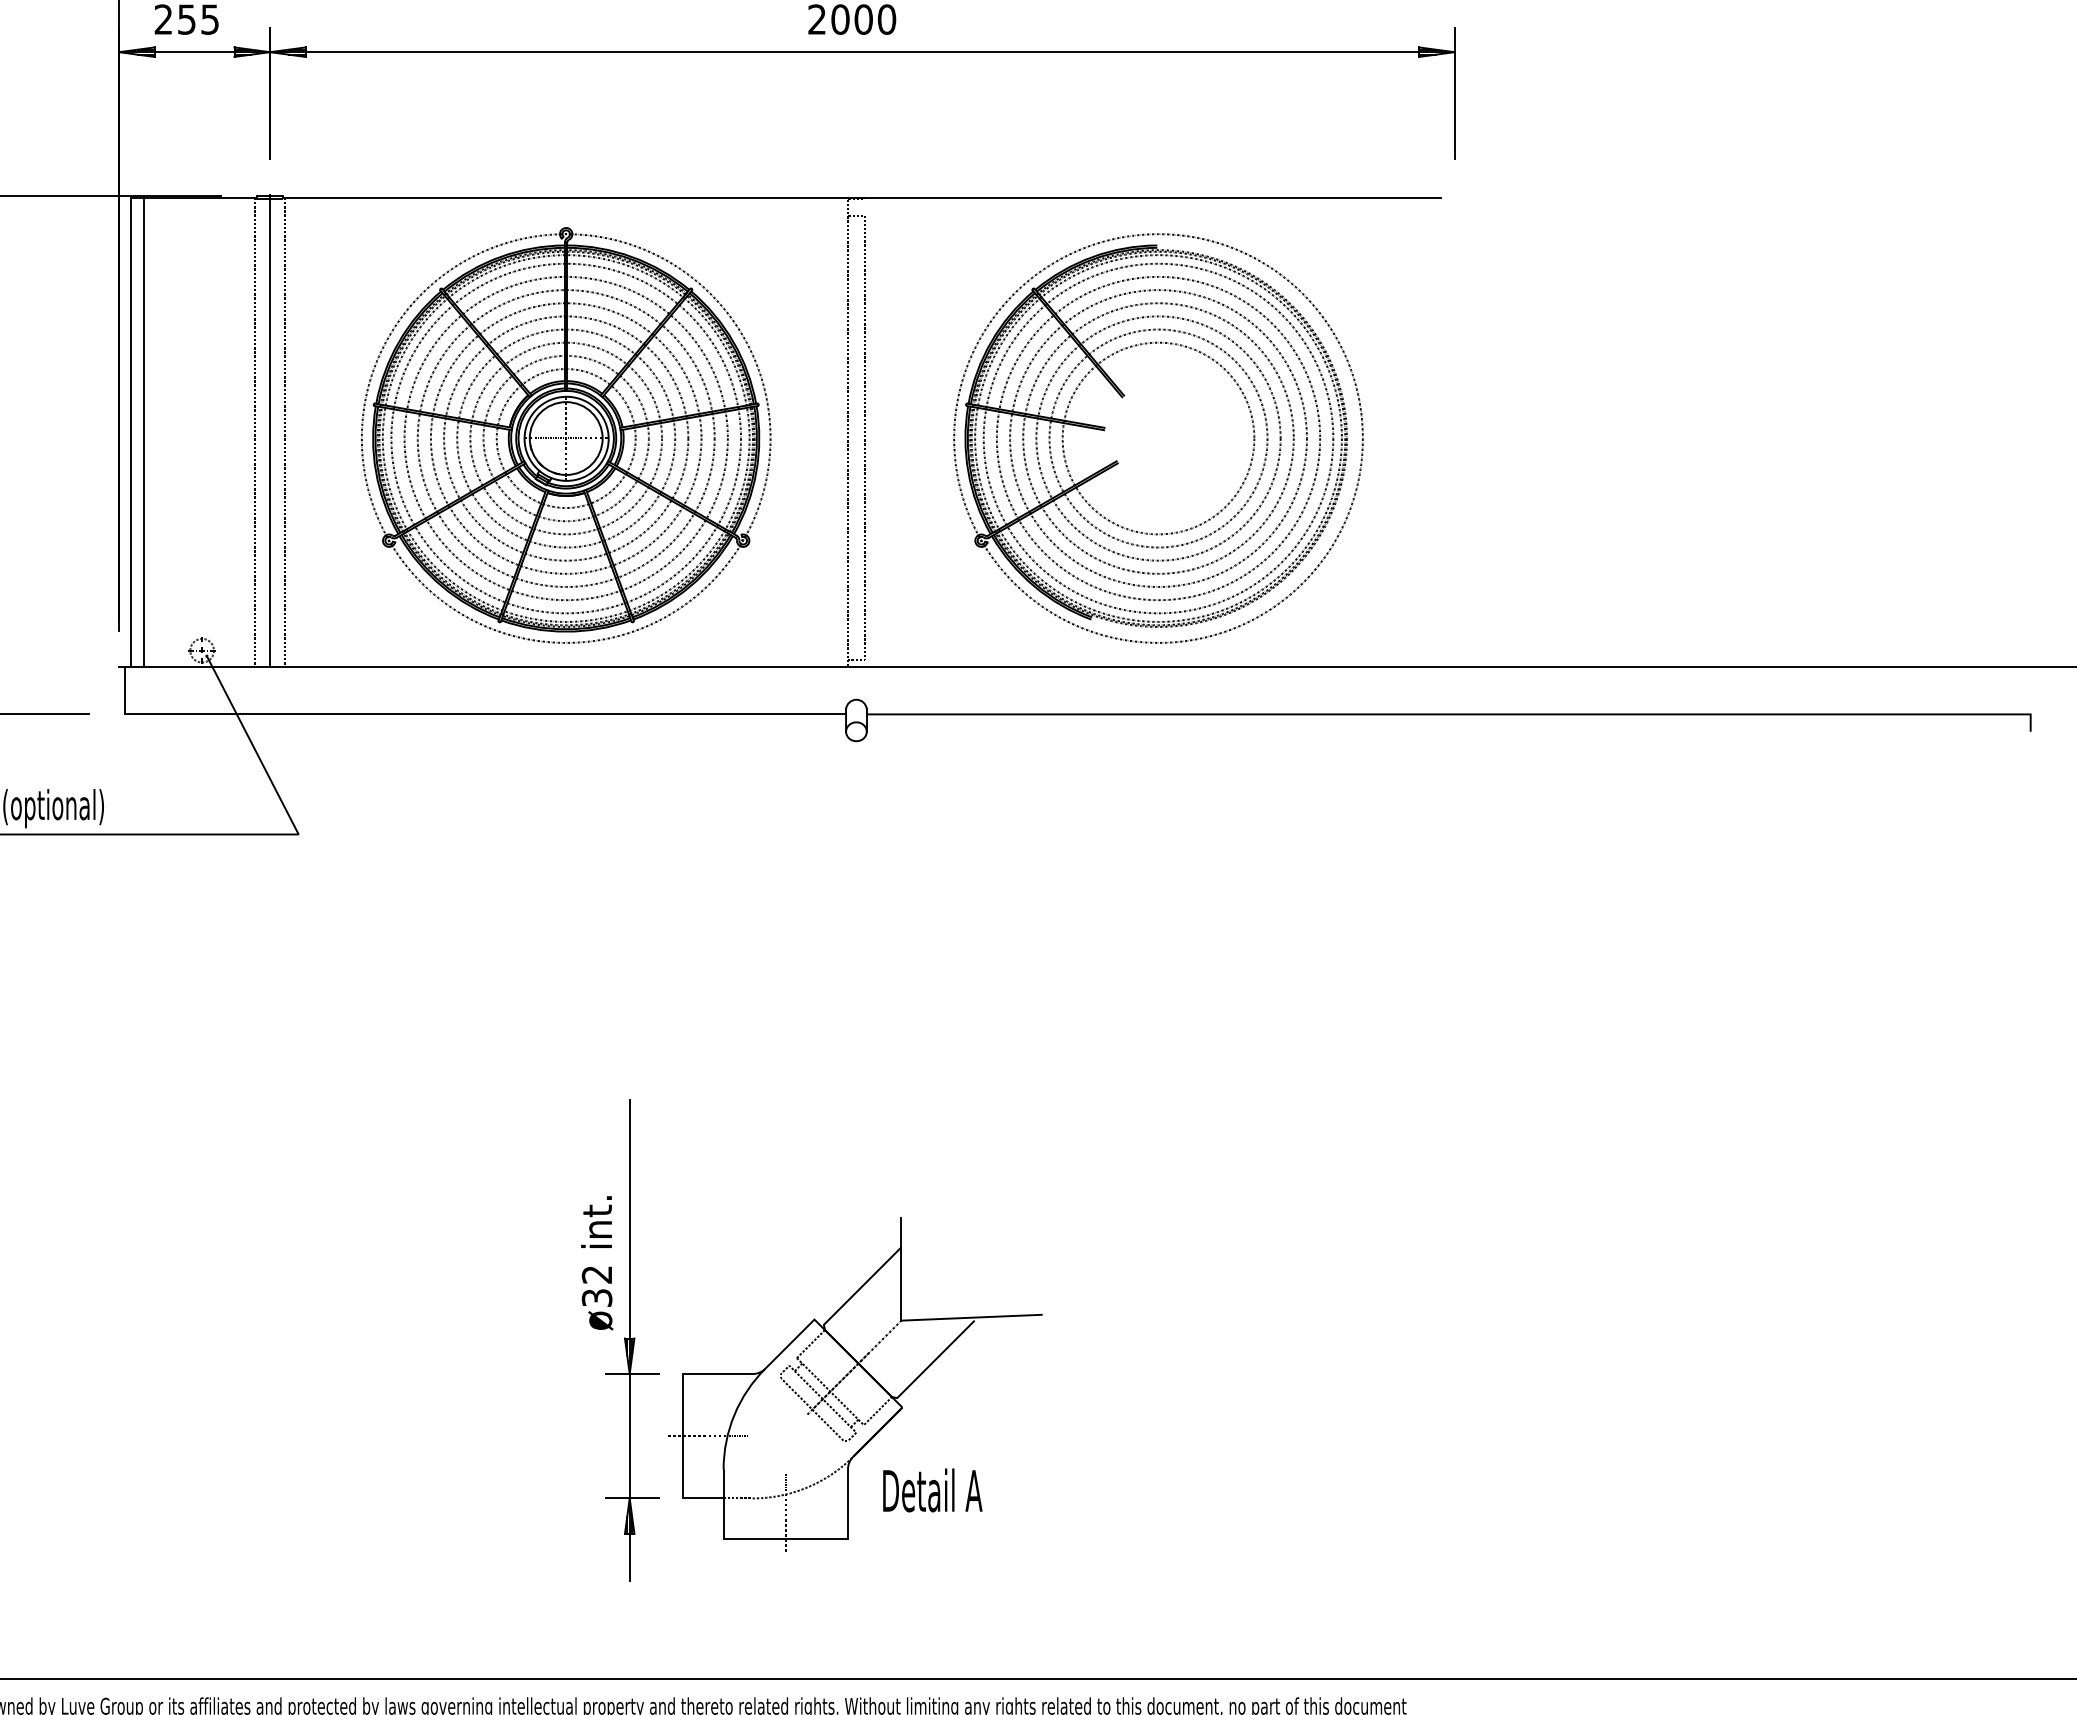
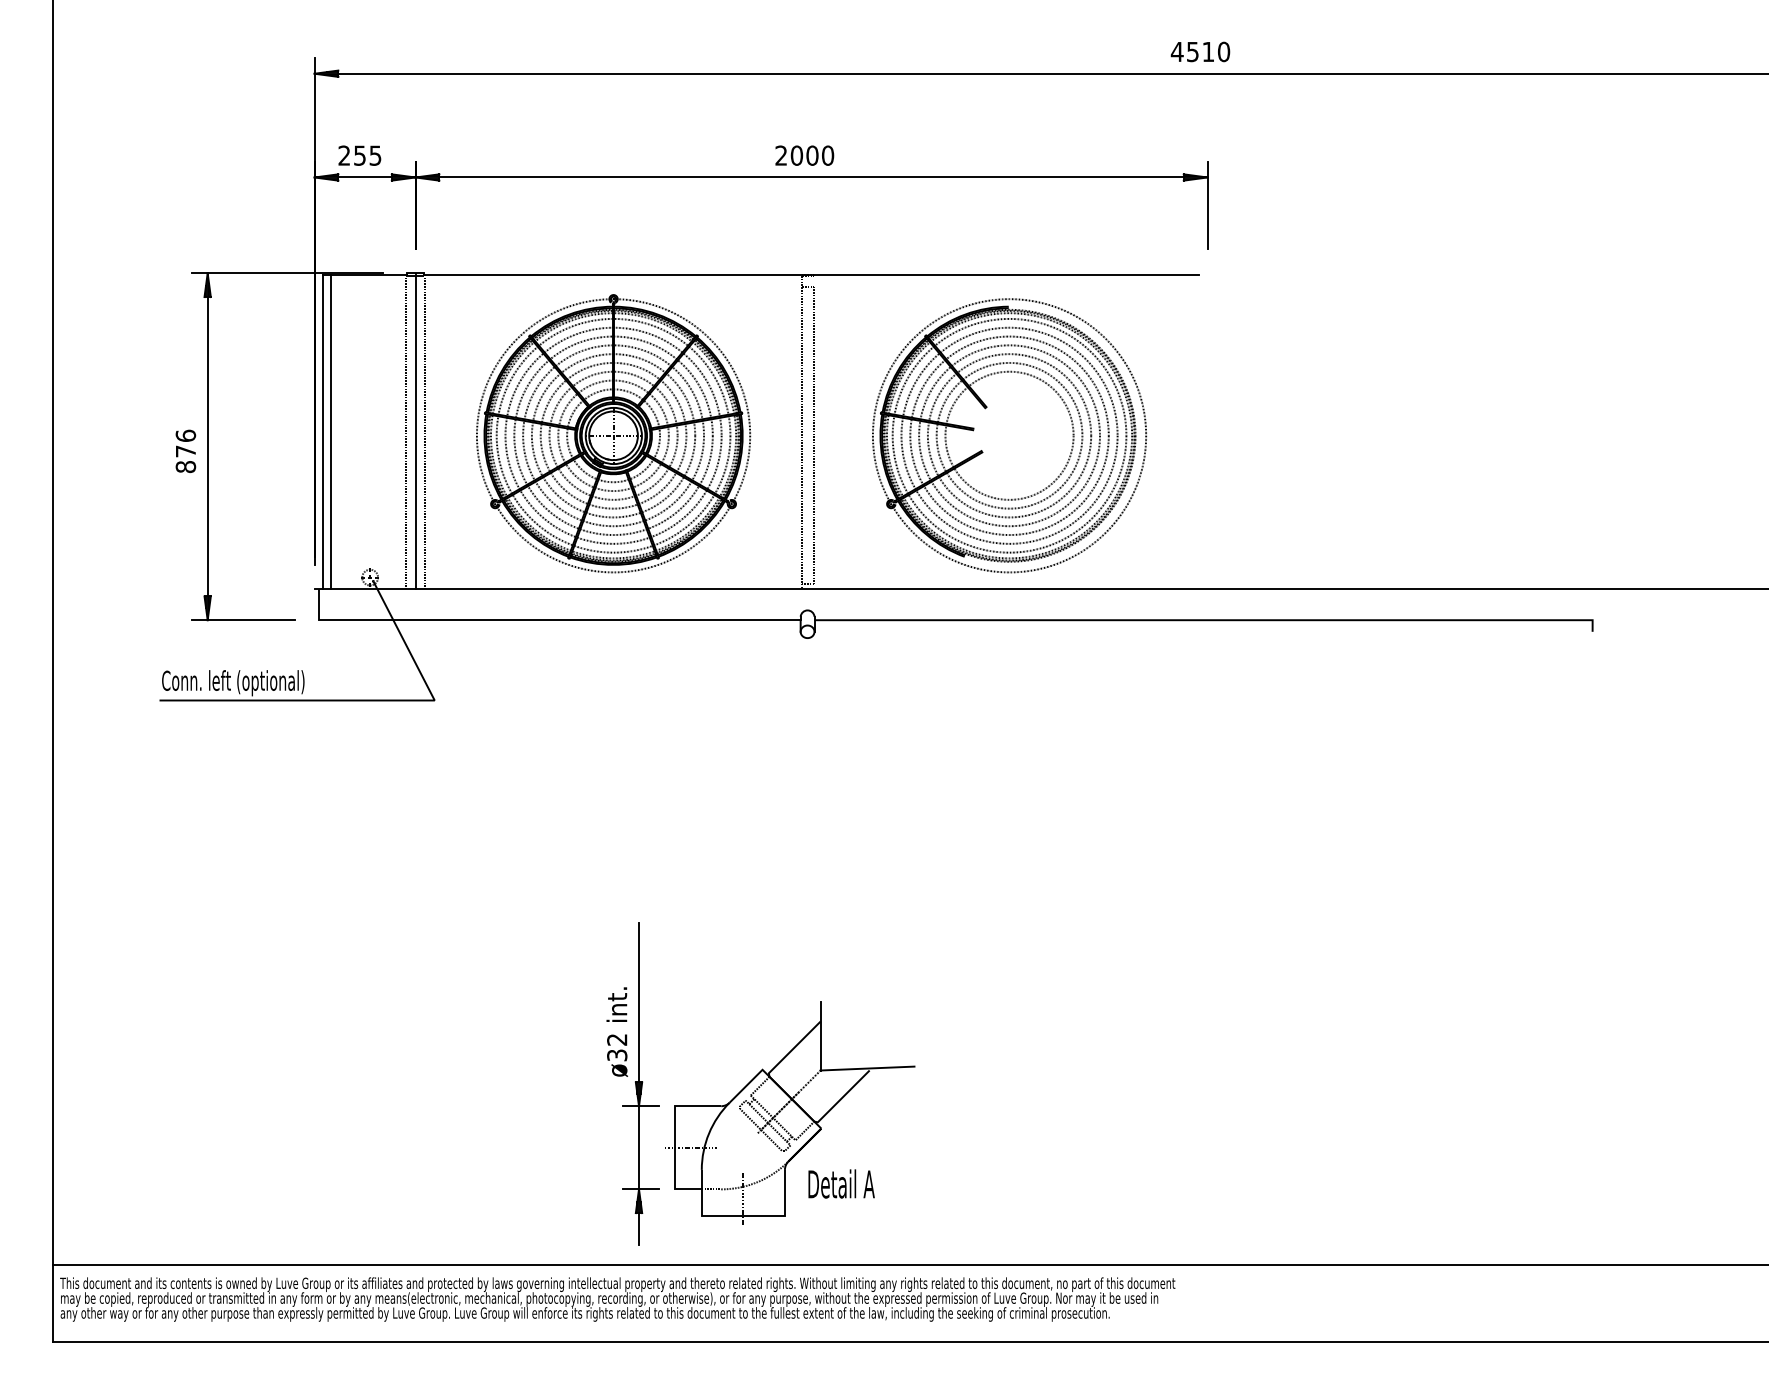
part: (811, 1340) -> (760, 1083), moved

